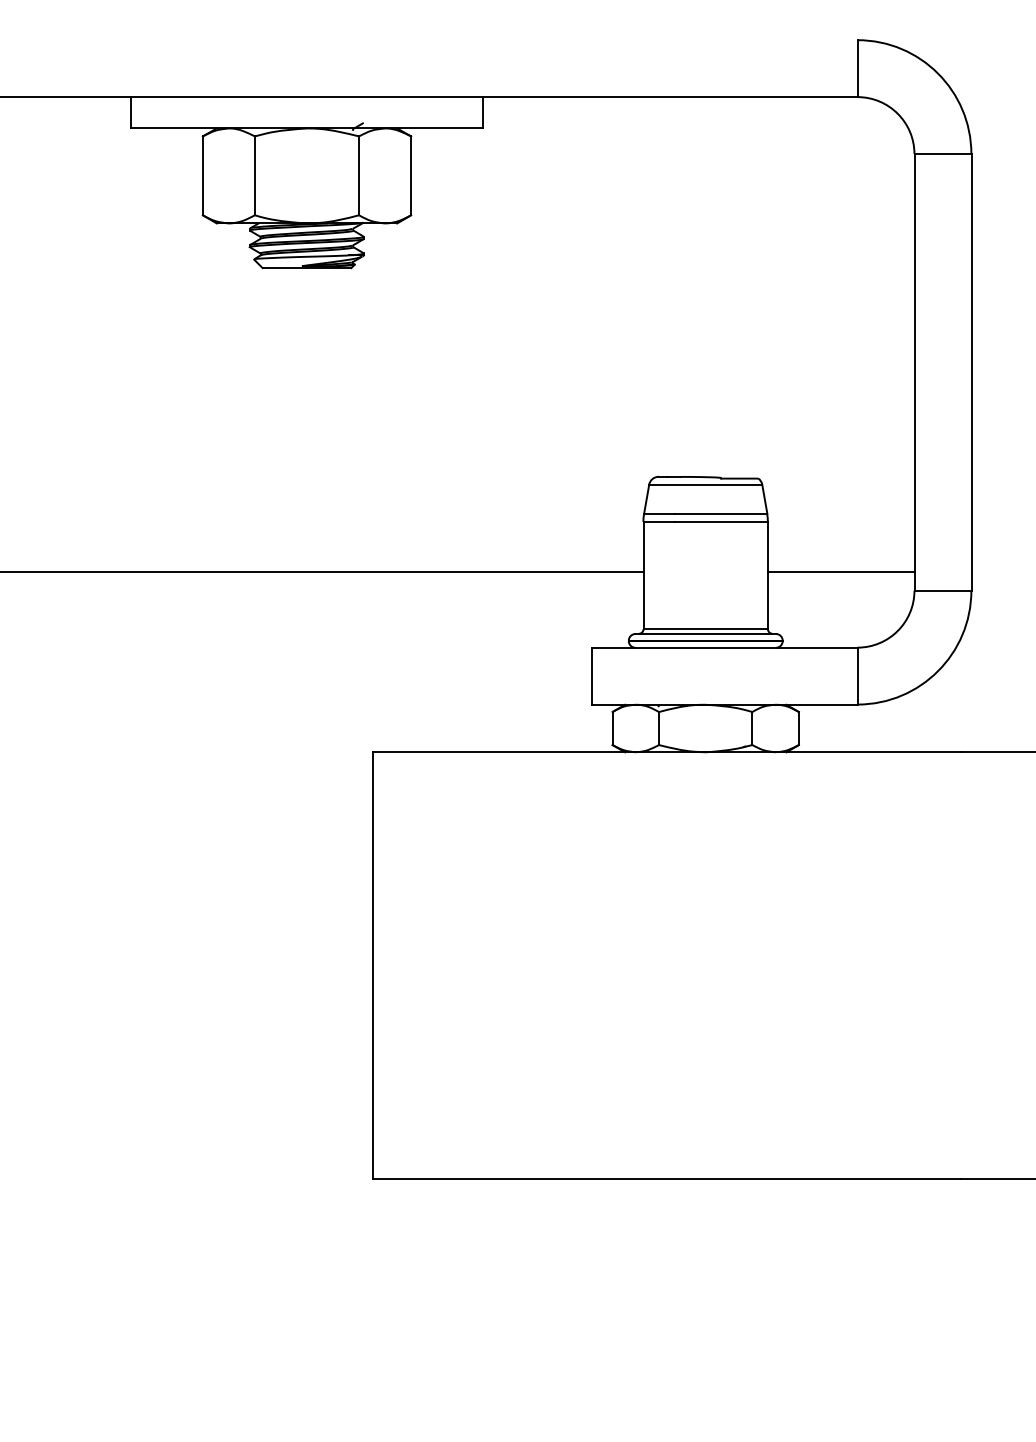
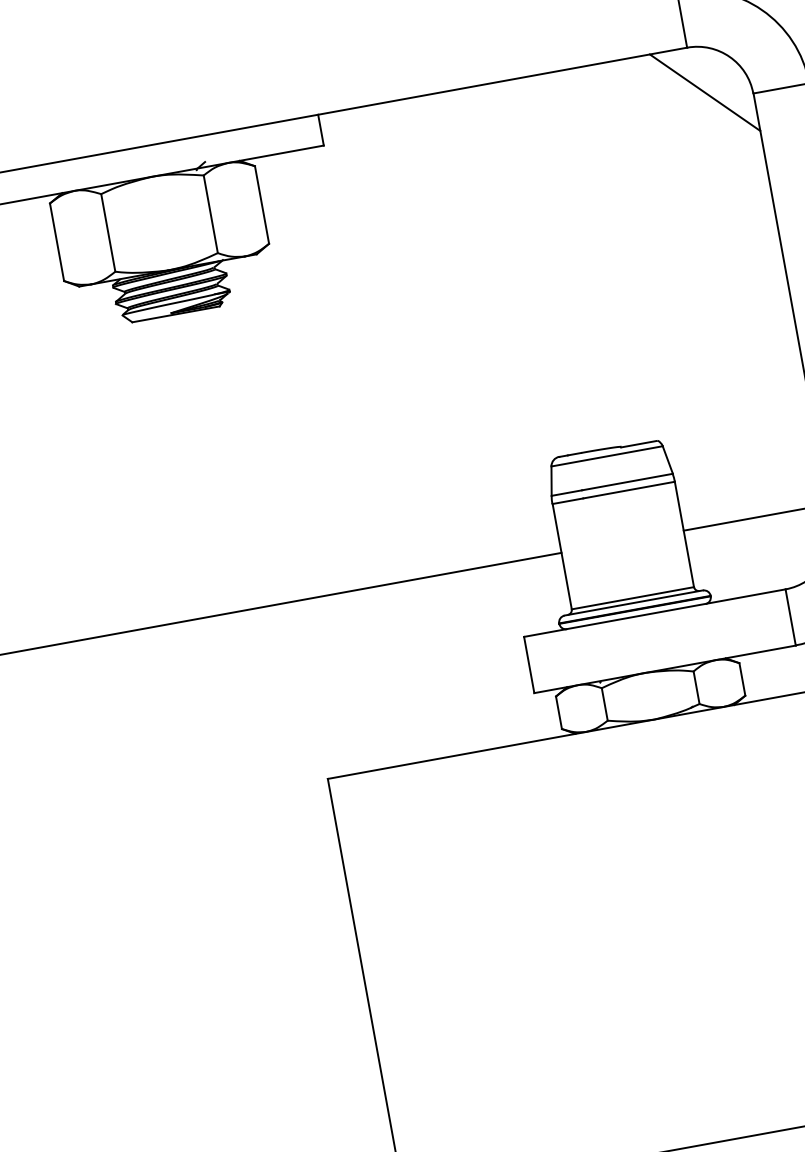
line: (866, 144) -> (704, 92), added

